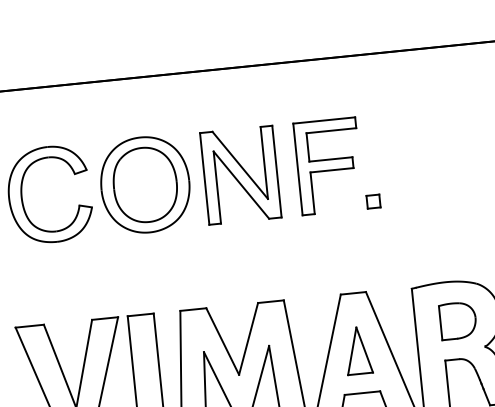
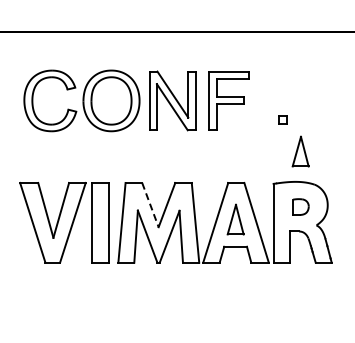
part: (372, 200) -> (282, 119), moved
part: (448, 233) -> (300, 151), added
part: (457, 319) -> (300, 206), size x0.7
line: (222, 342) -> (150, 205), solid -> dashed

